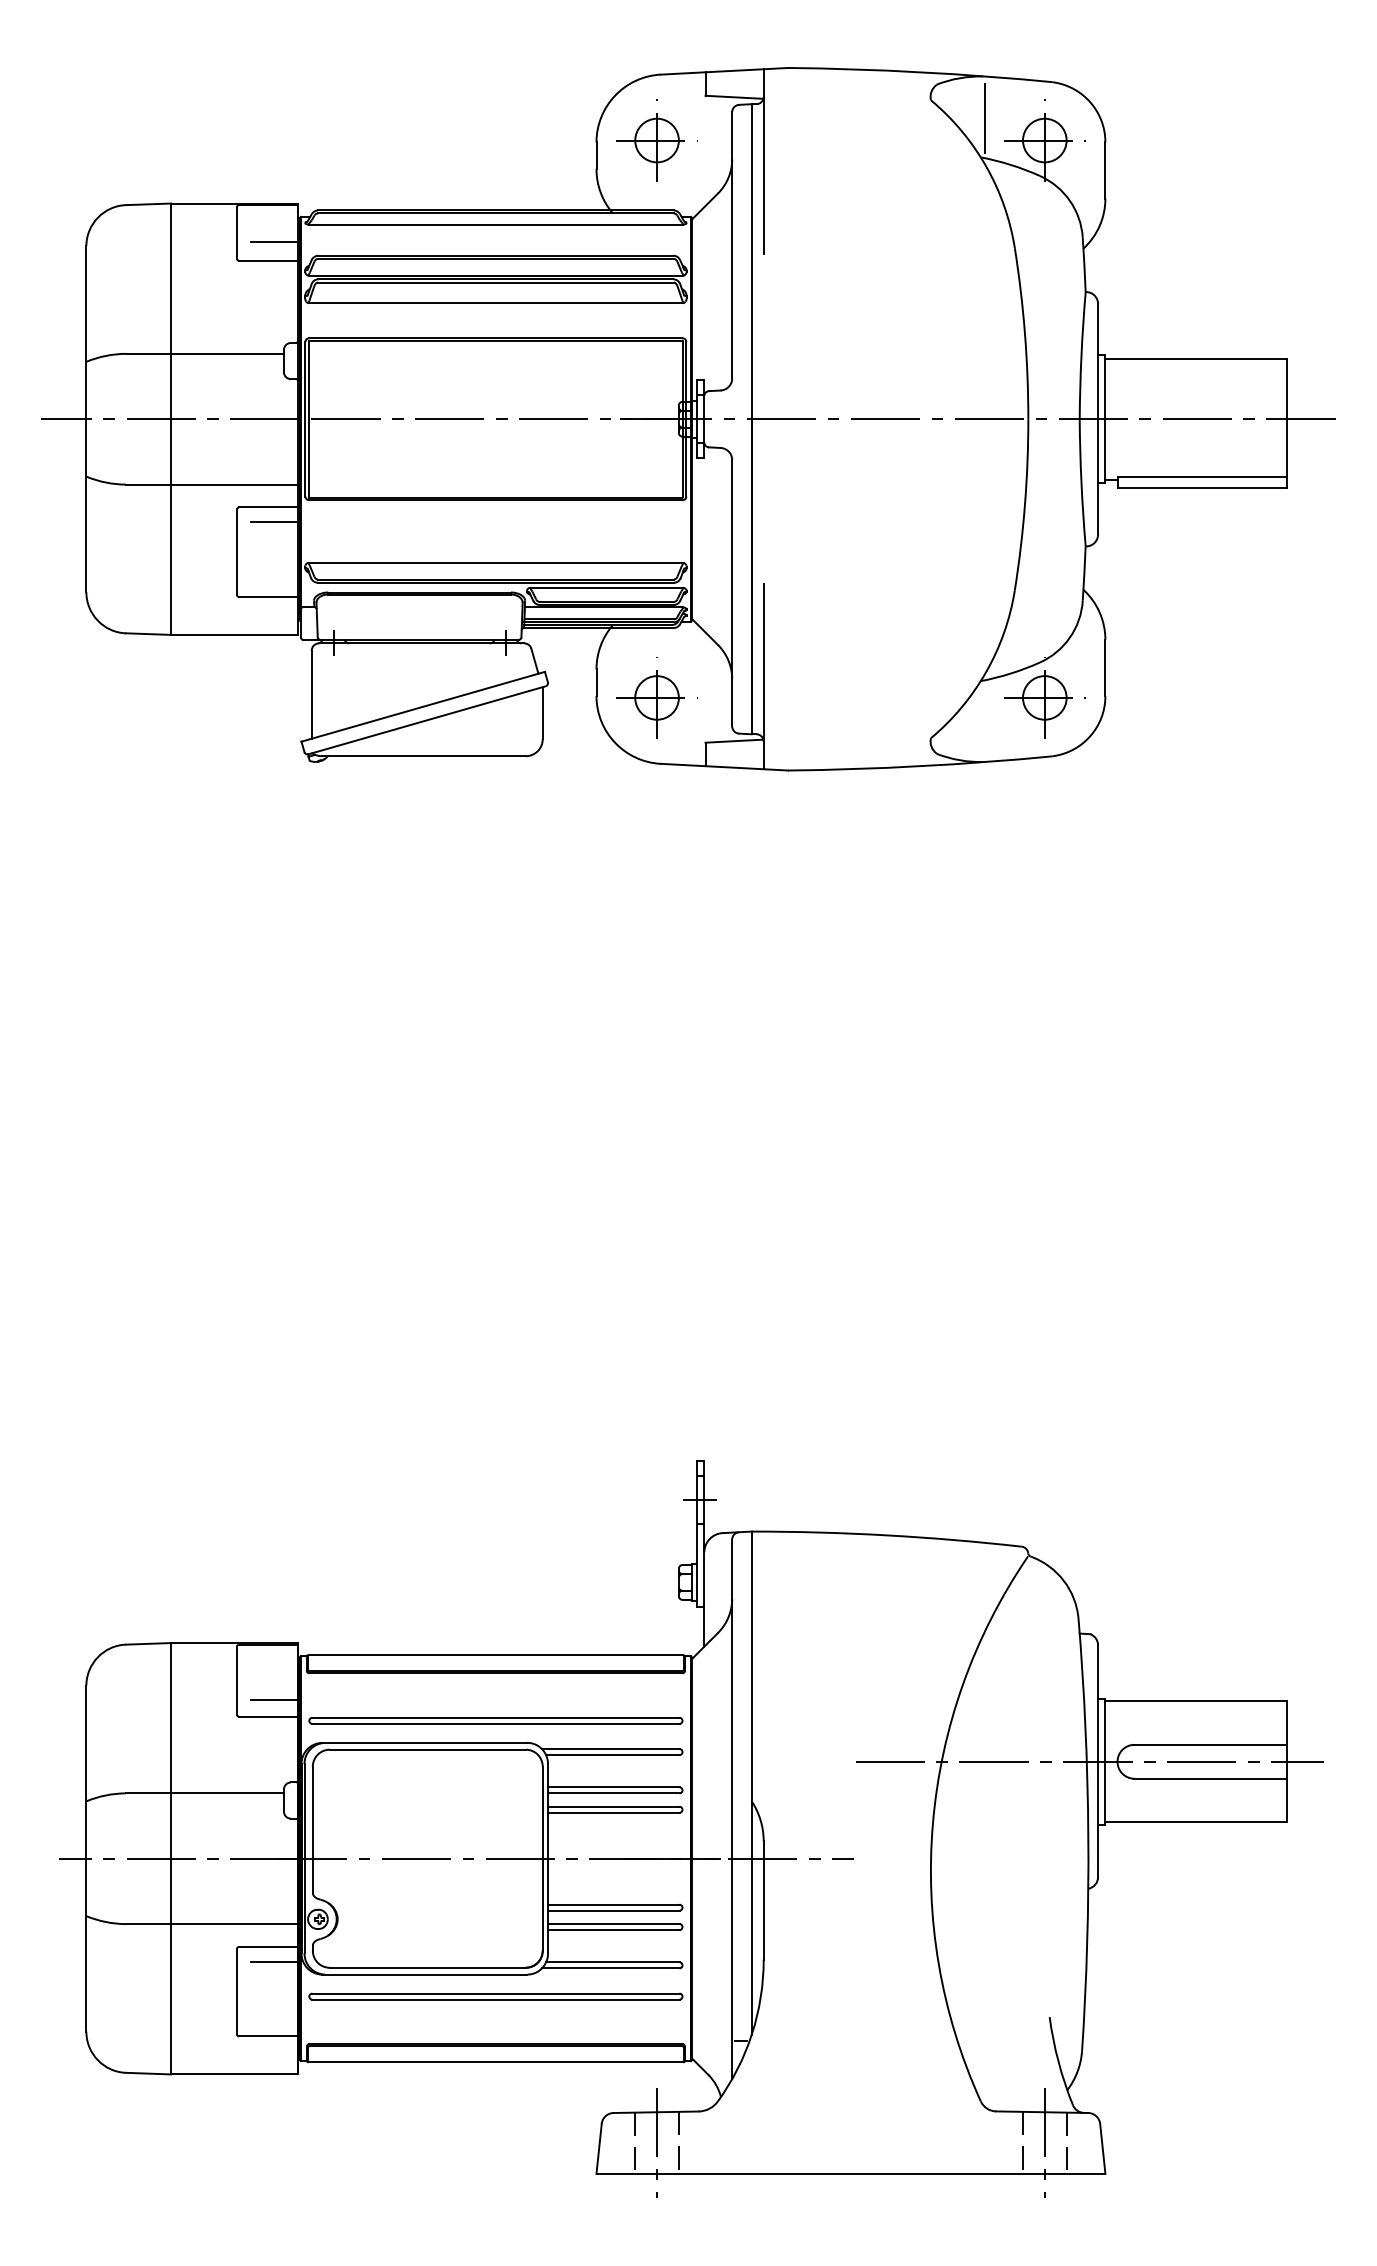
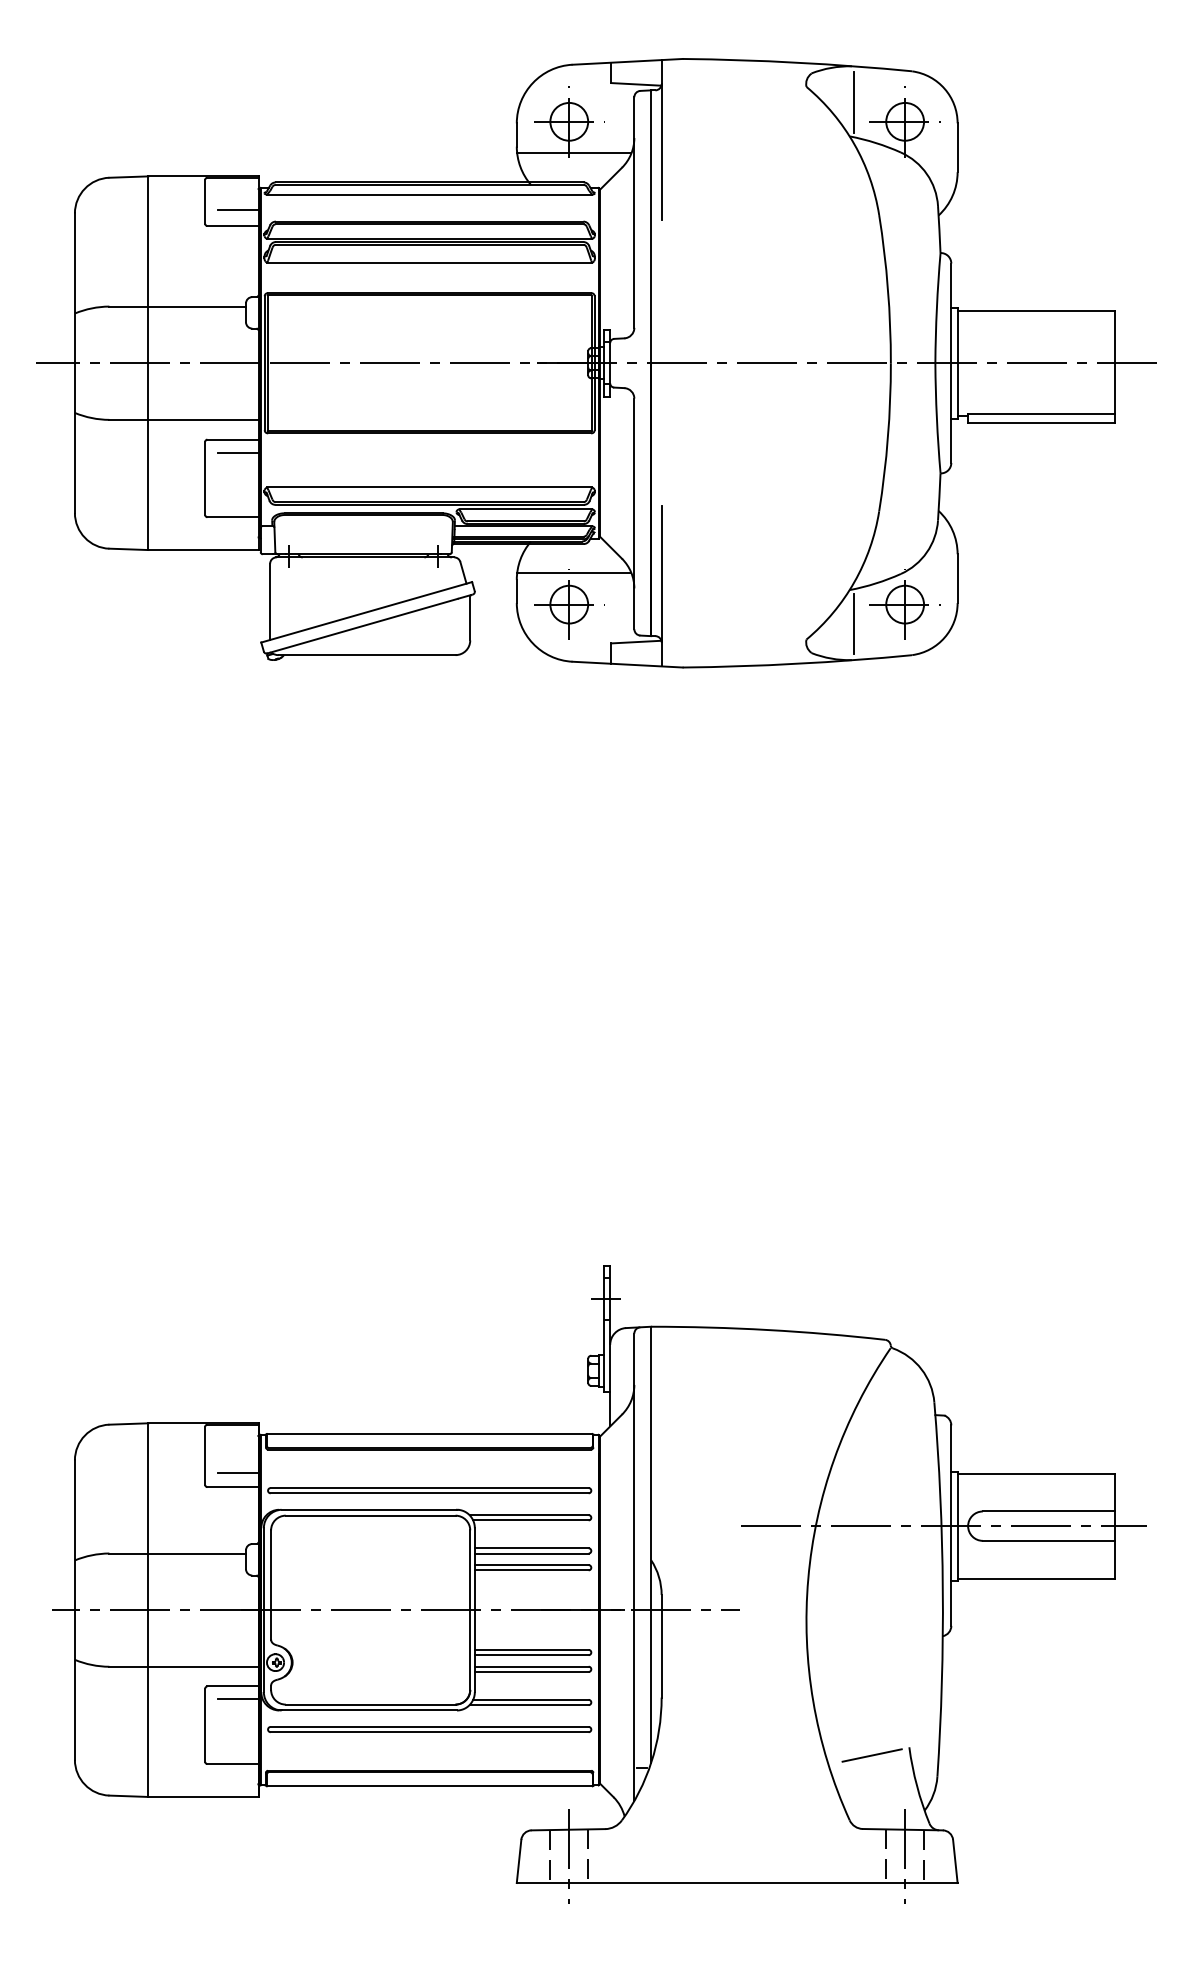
line: (662, 176) -> (573, 152), added
line: (662, 661) -> (573, 573), added
line: (985, 719) -> (853, 623), added
line: (1006, 2026) -> (871, 1755), added

